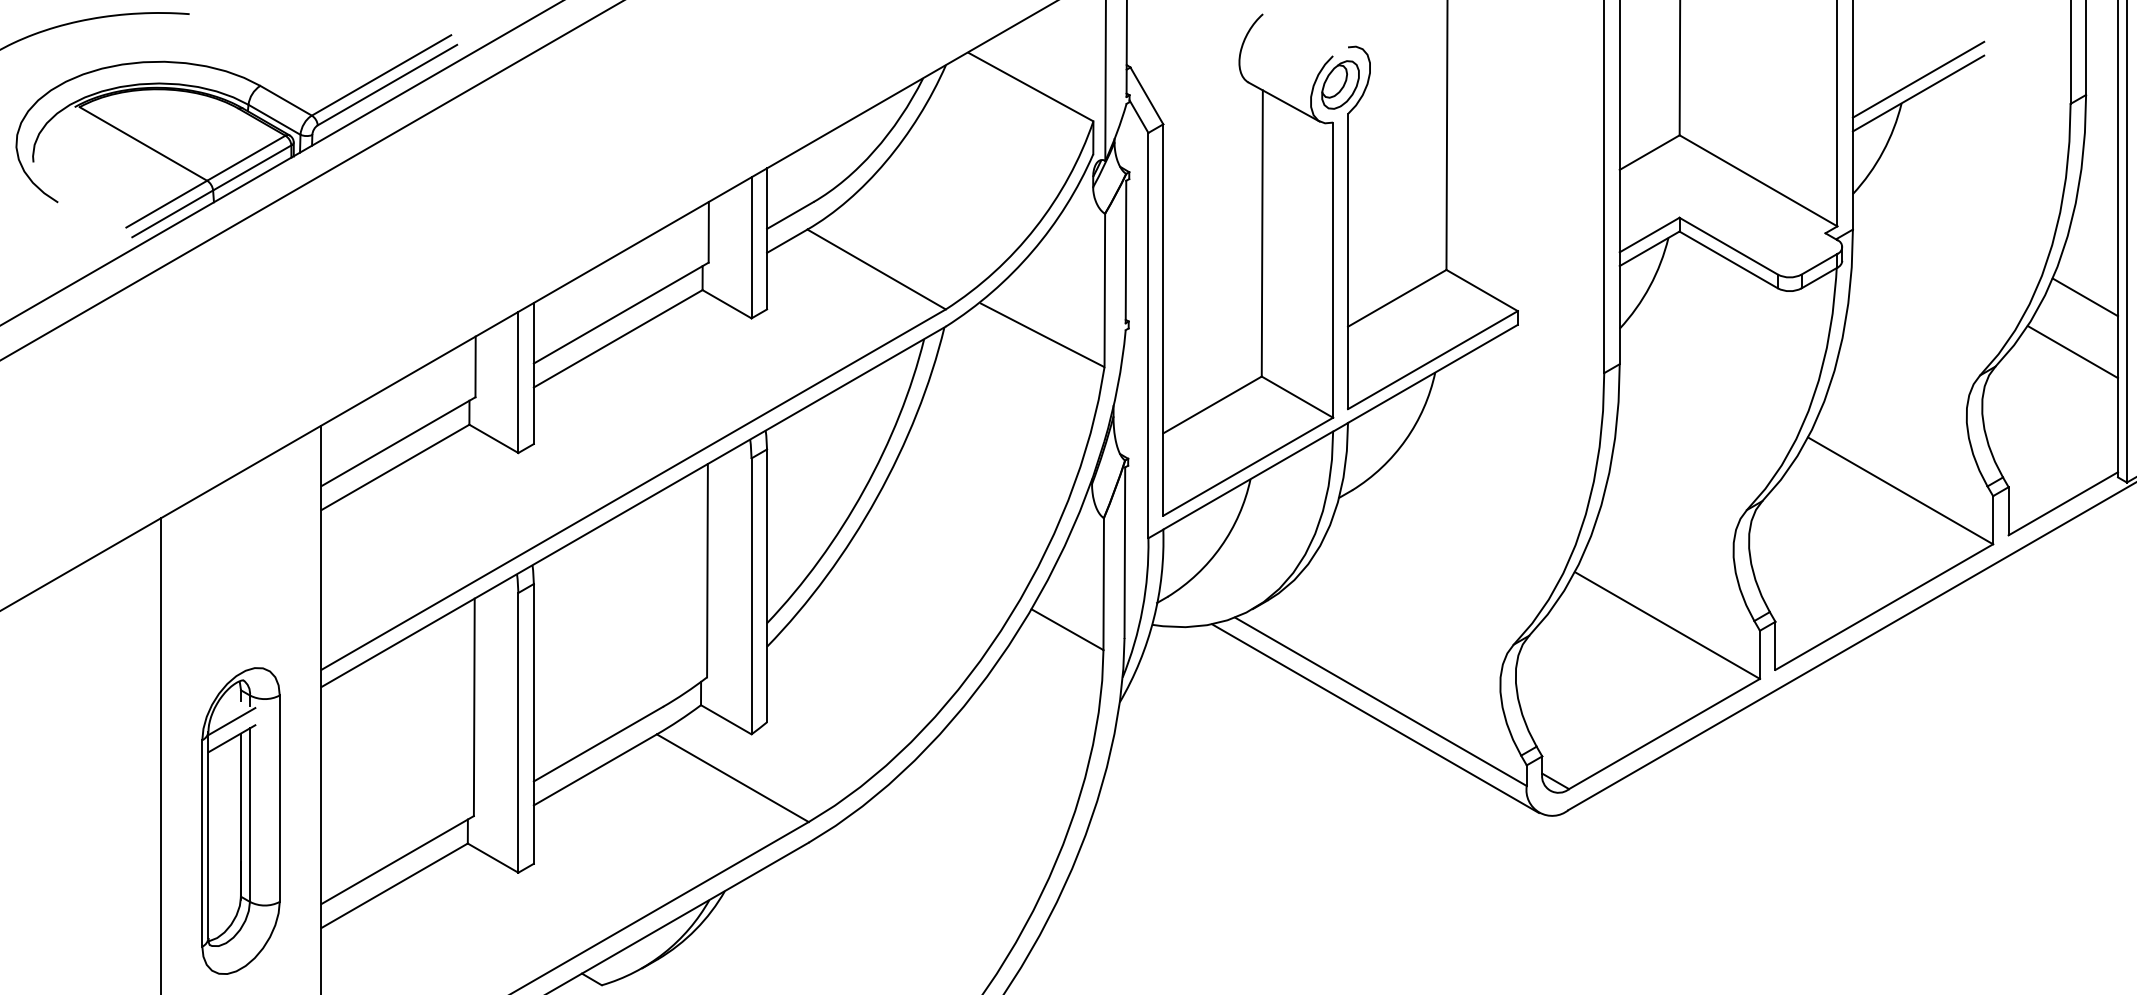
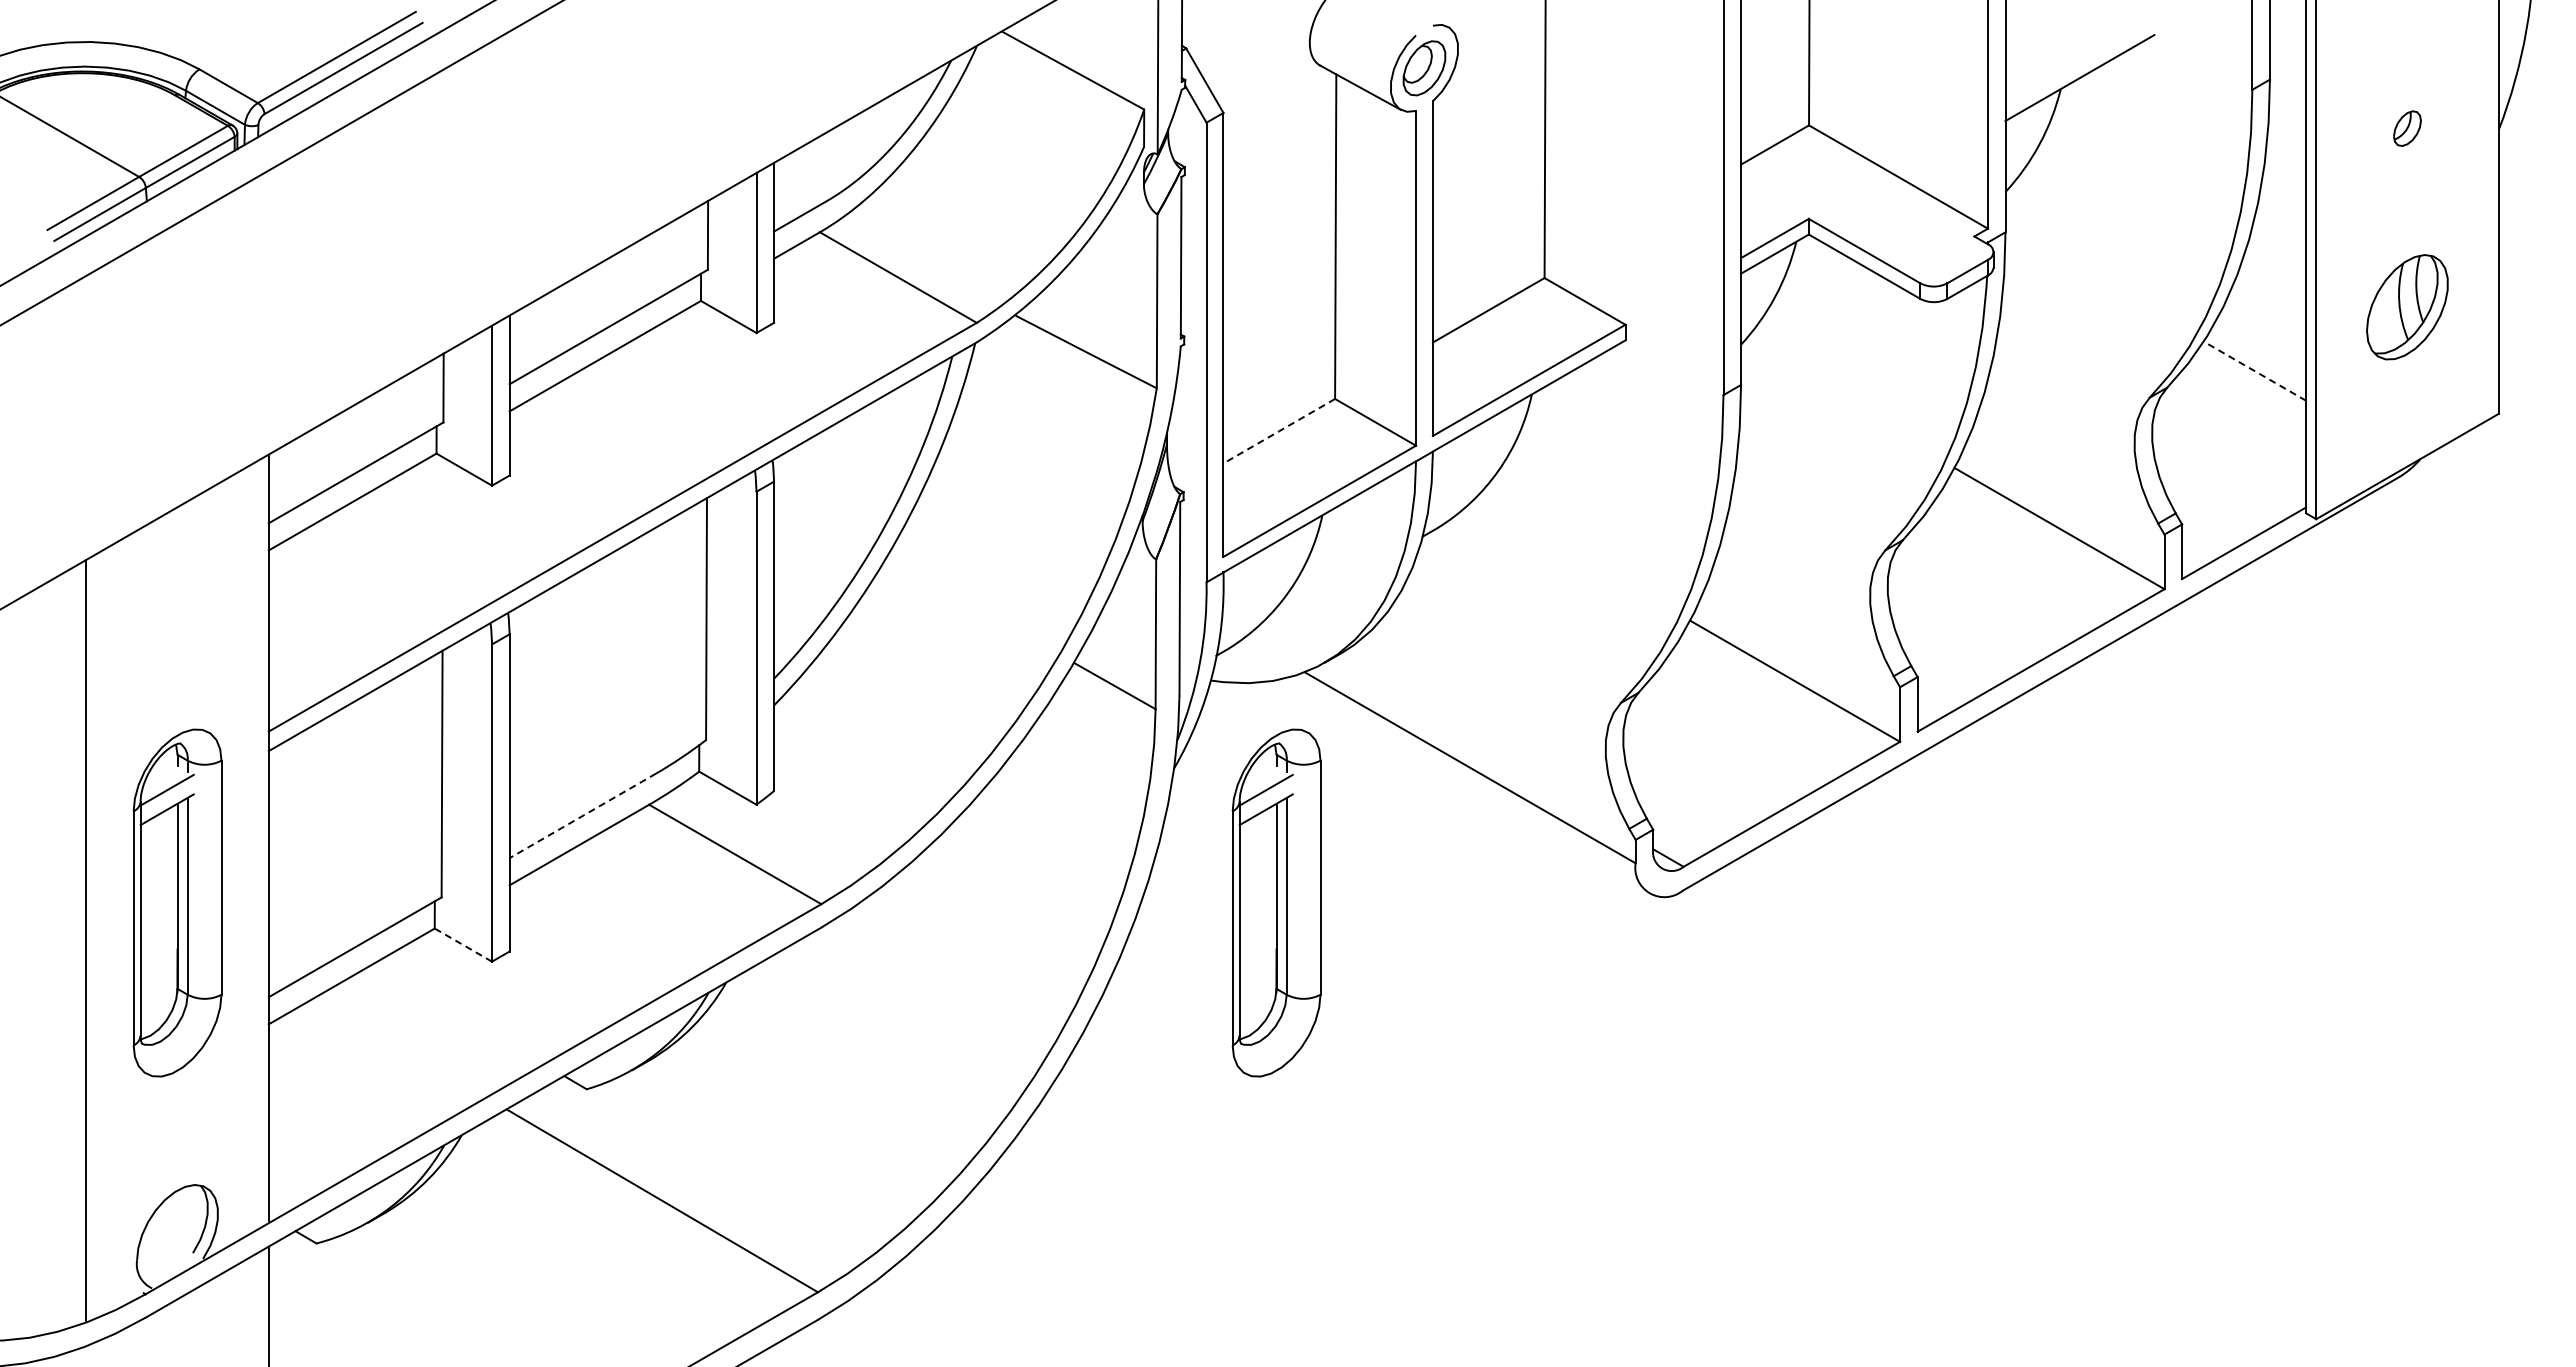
line: (1918, 79) -> (2079, 62), removed
line: (2085, 296) -> (2269, 308), removed
line: (2072, 351) -> (2254, 370), solid -> dashed
line: (1211, 405) -> (1278, 431), solid -> dashed
line: (1374, 718) -> (1463, 786), removed
line: (598, 743) -> (582, 815), solid -> dashed
part: (1210, 820) -> (1276, 902), added
line: (492, 857) -> (462, 944), solid -> dashed

